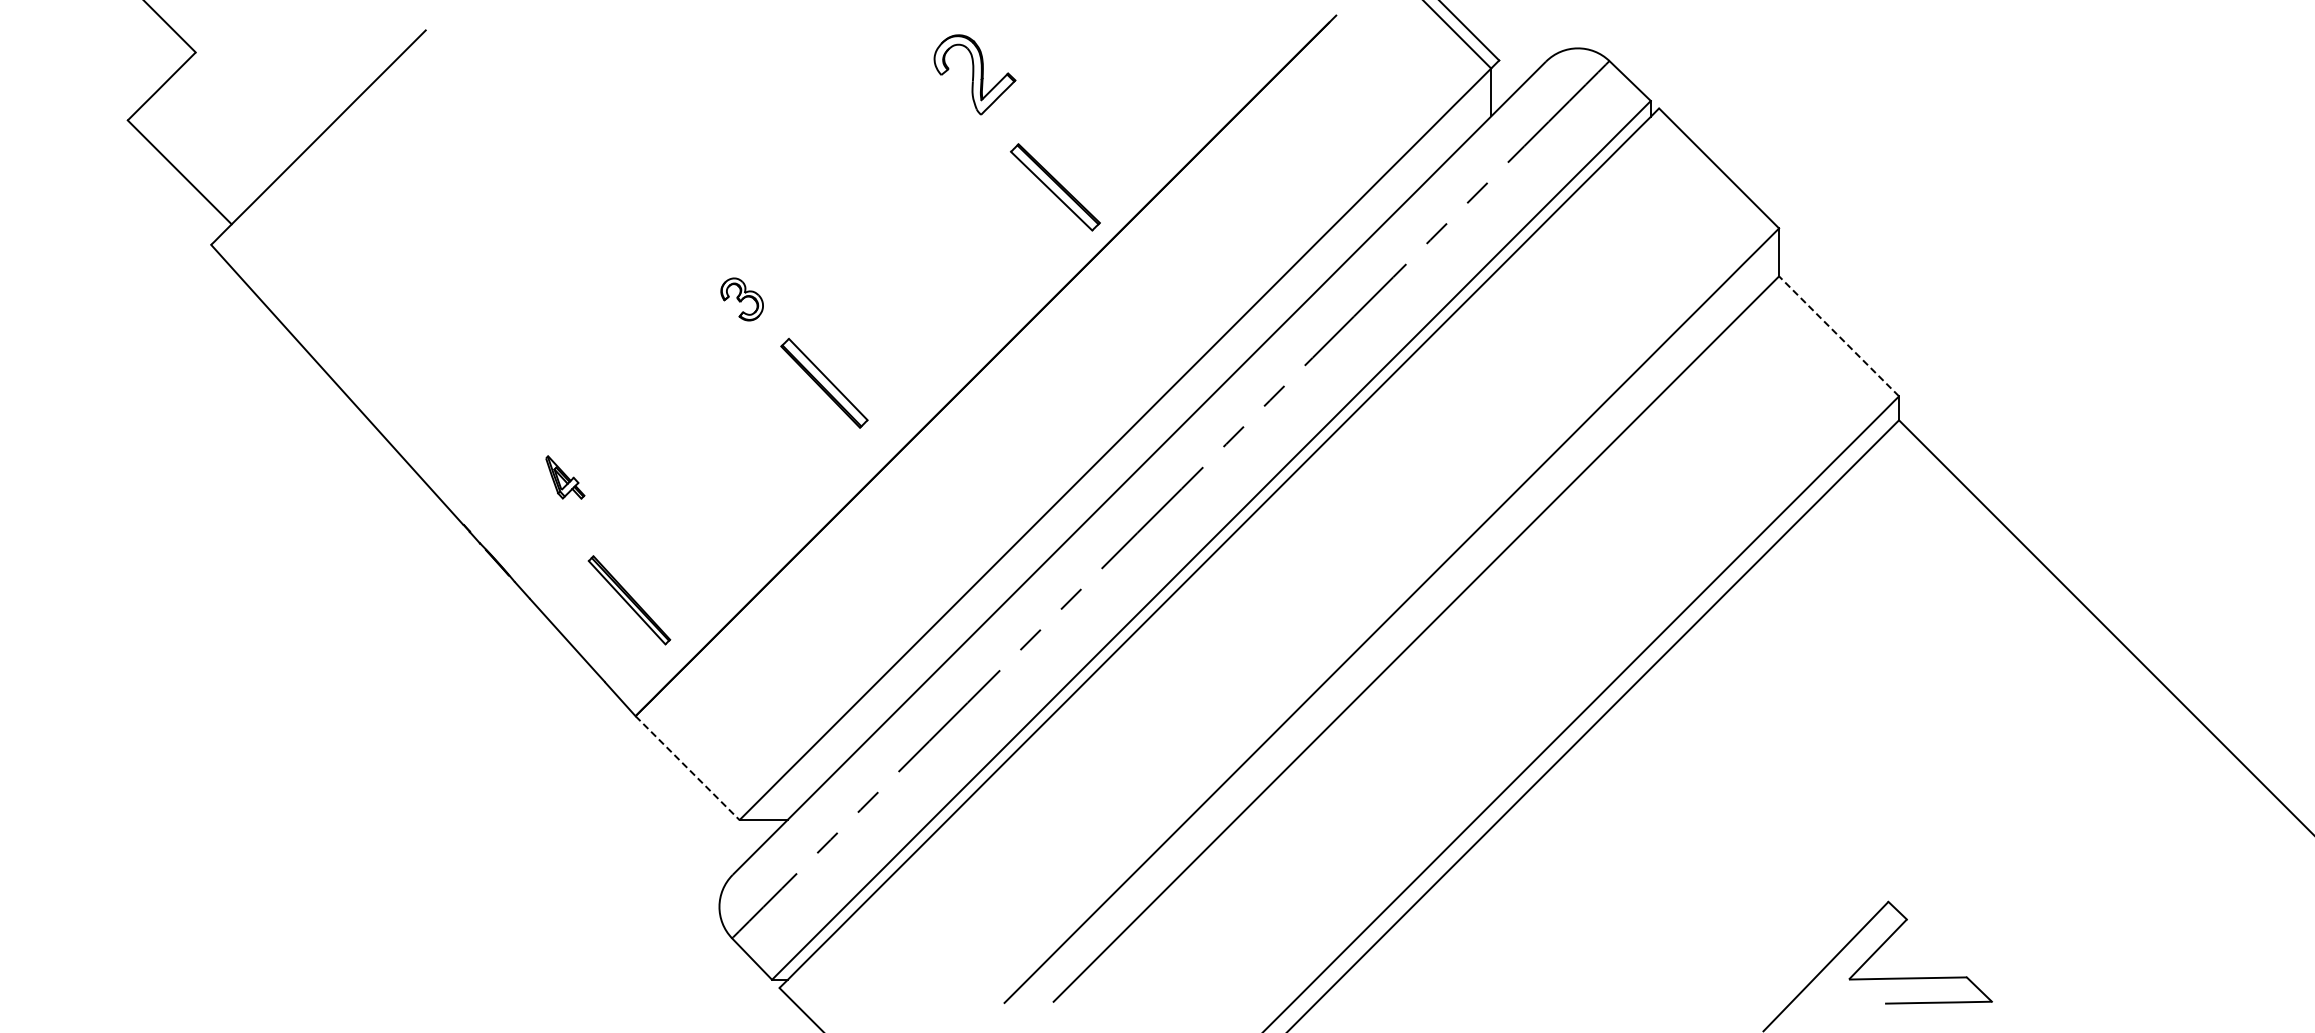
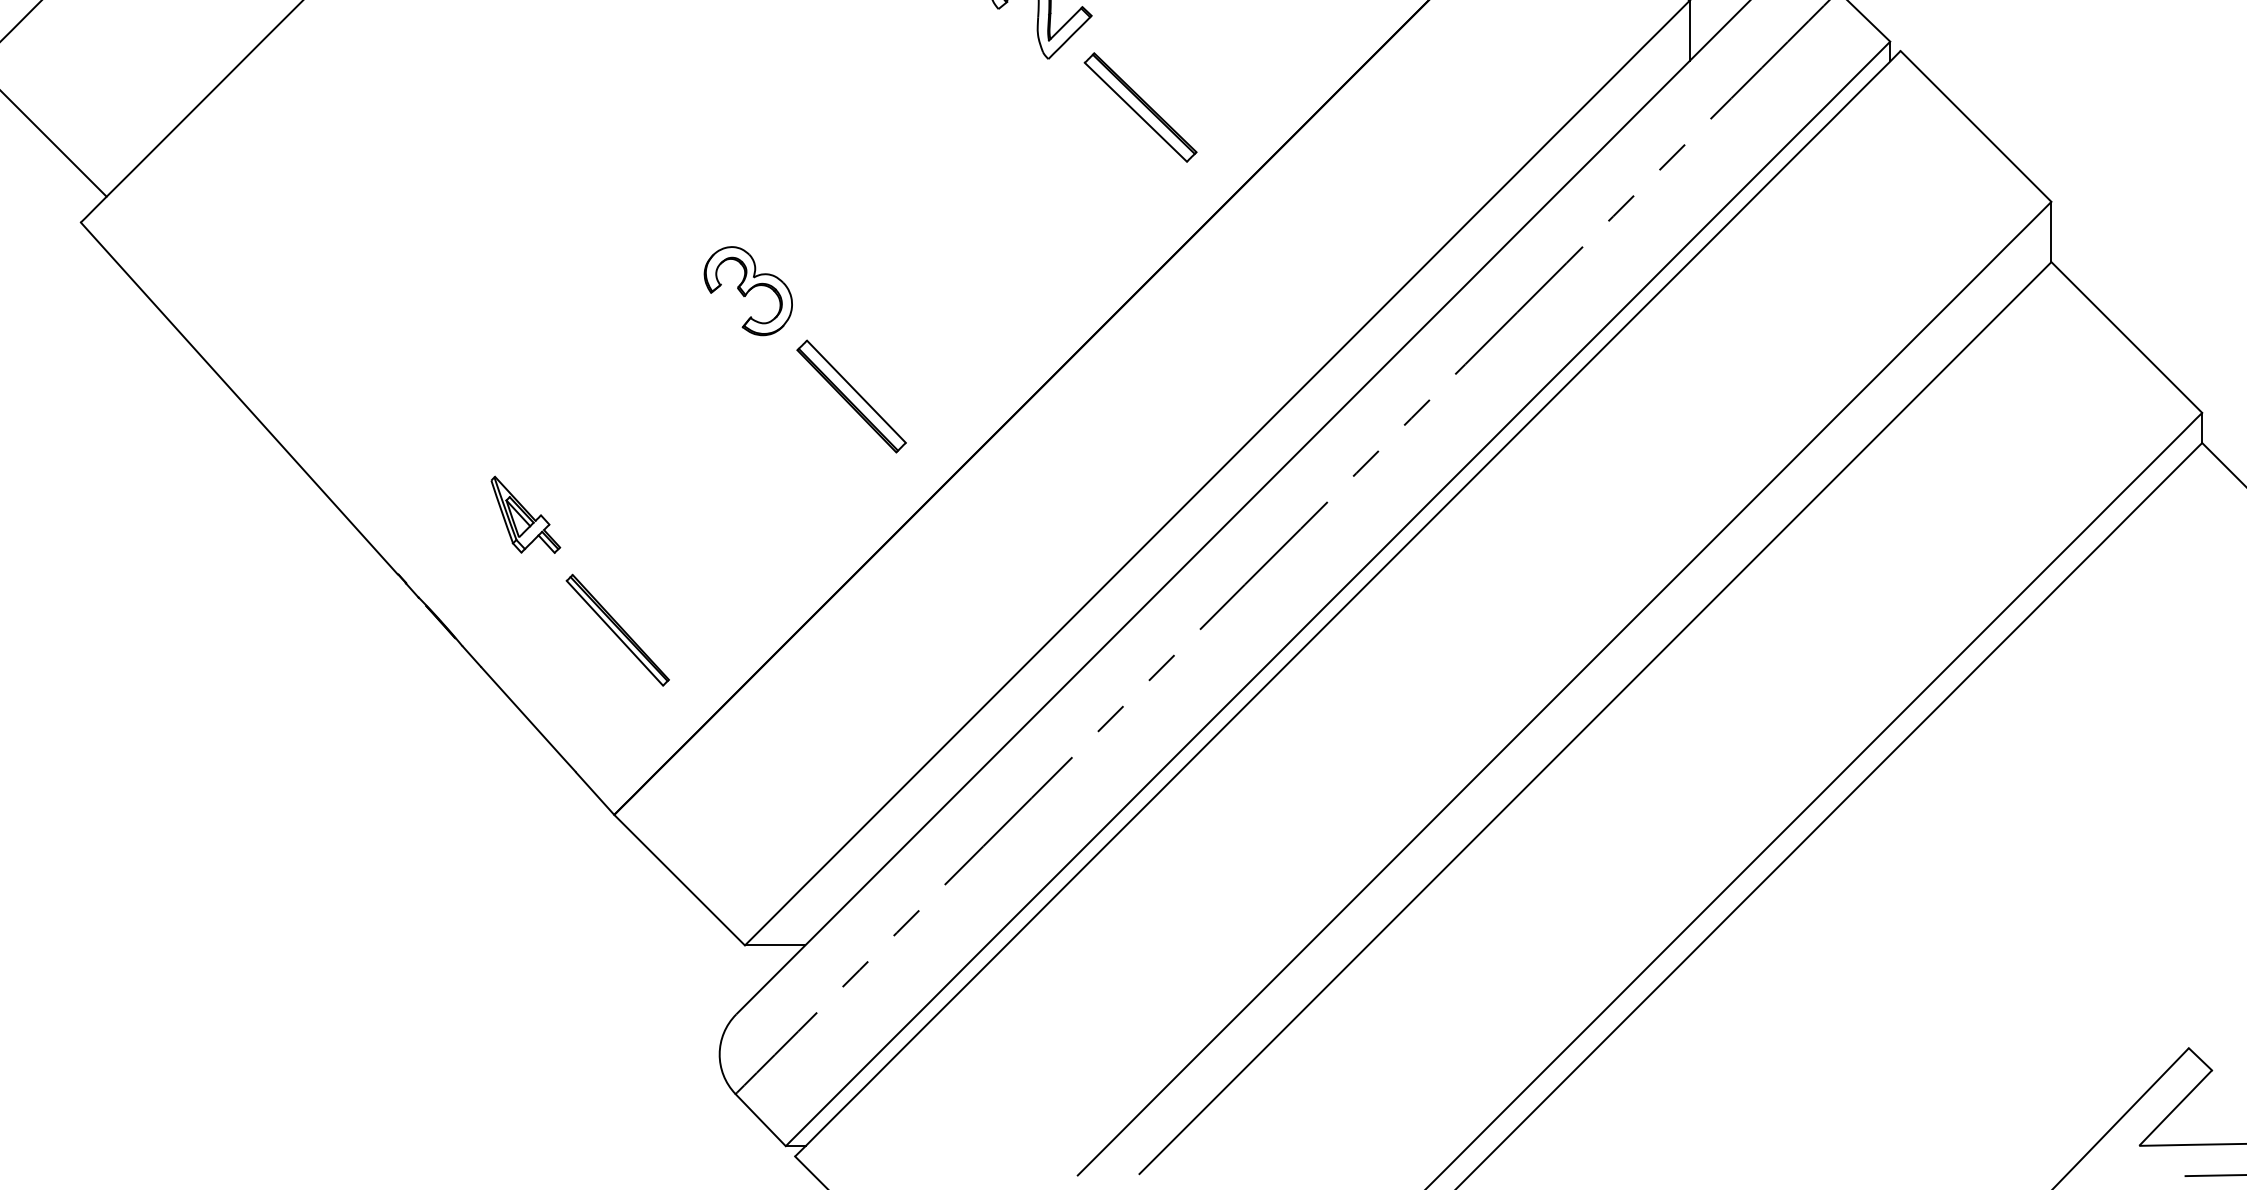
part: (1055, 187) -> (1140, 107), moved
part: (741, 299) -> (747, 291), size x1.67
line: (1839, 336) -> (2127, 337), dashed -> solid
part: (565, 477) -> (526, 514), size x1.43
part: (629, 600) -> (617, 630), moved
line: (687, 768) -> (679, 880), dashed -> solid

